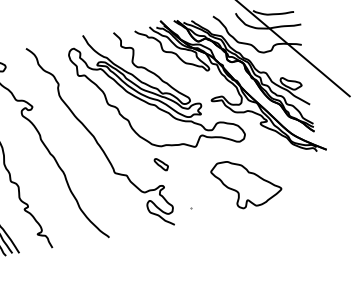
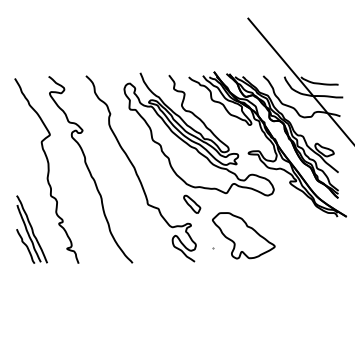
part: (161, 163) -> (192, 203), size x1.43
part: (246, 182) -> (243, 235), moved

